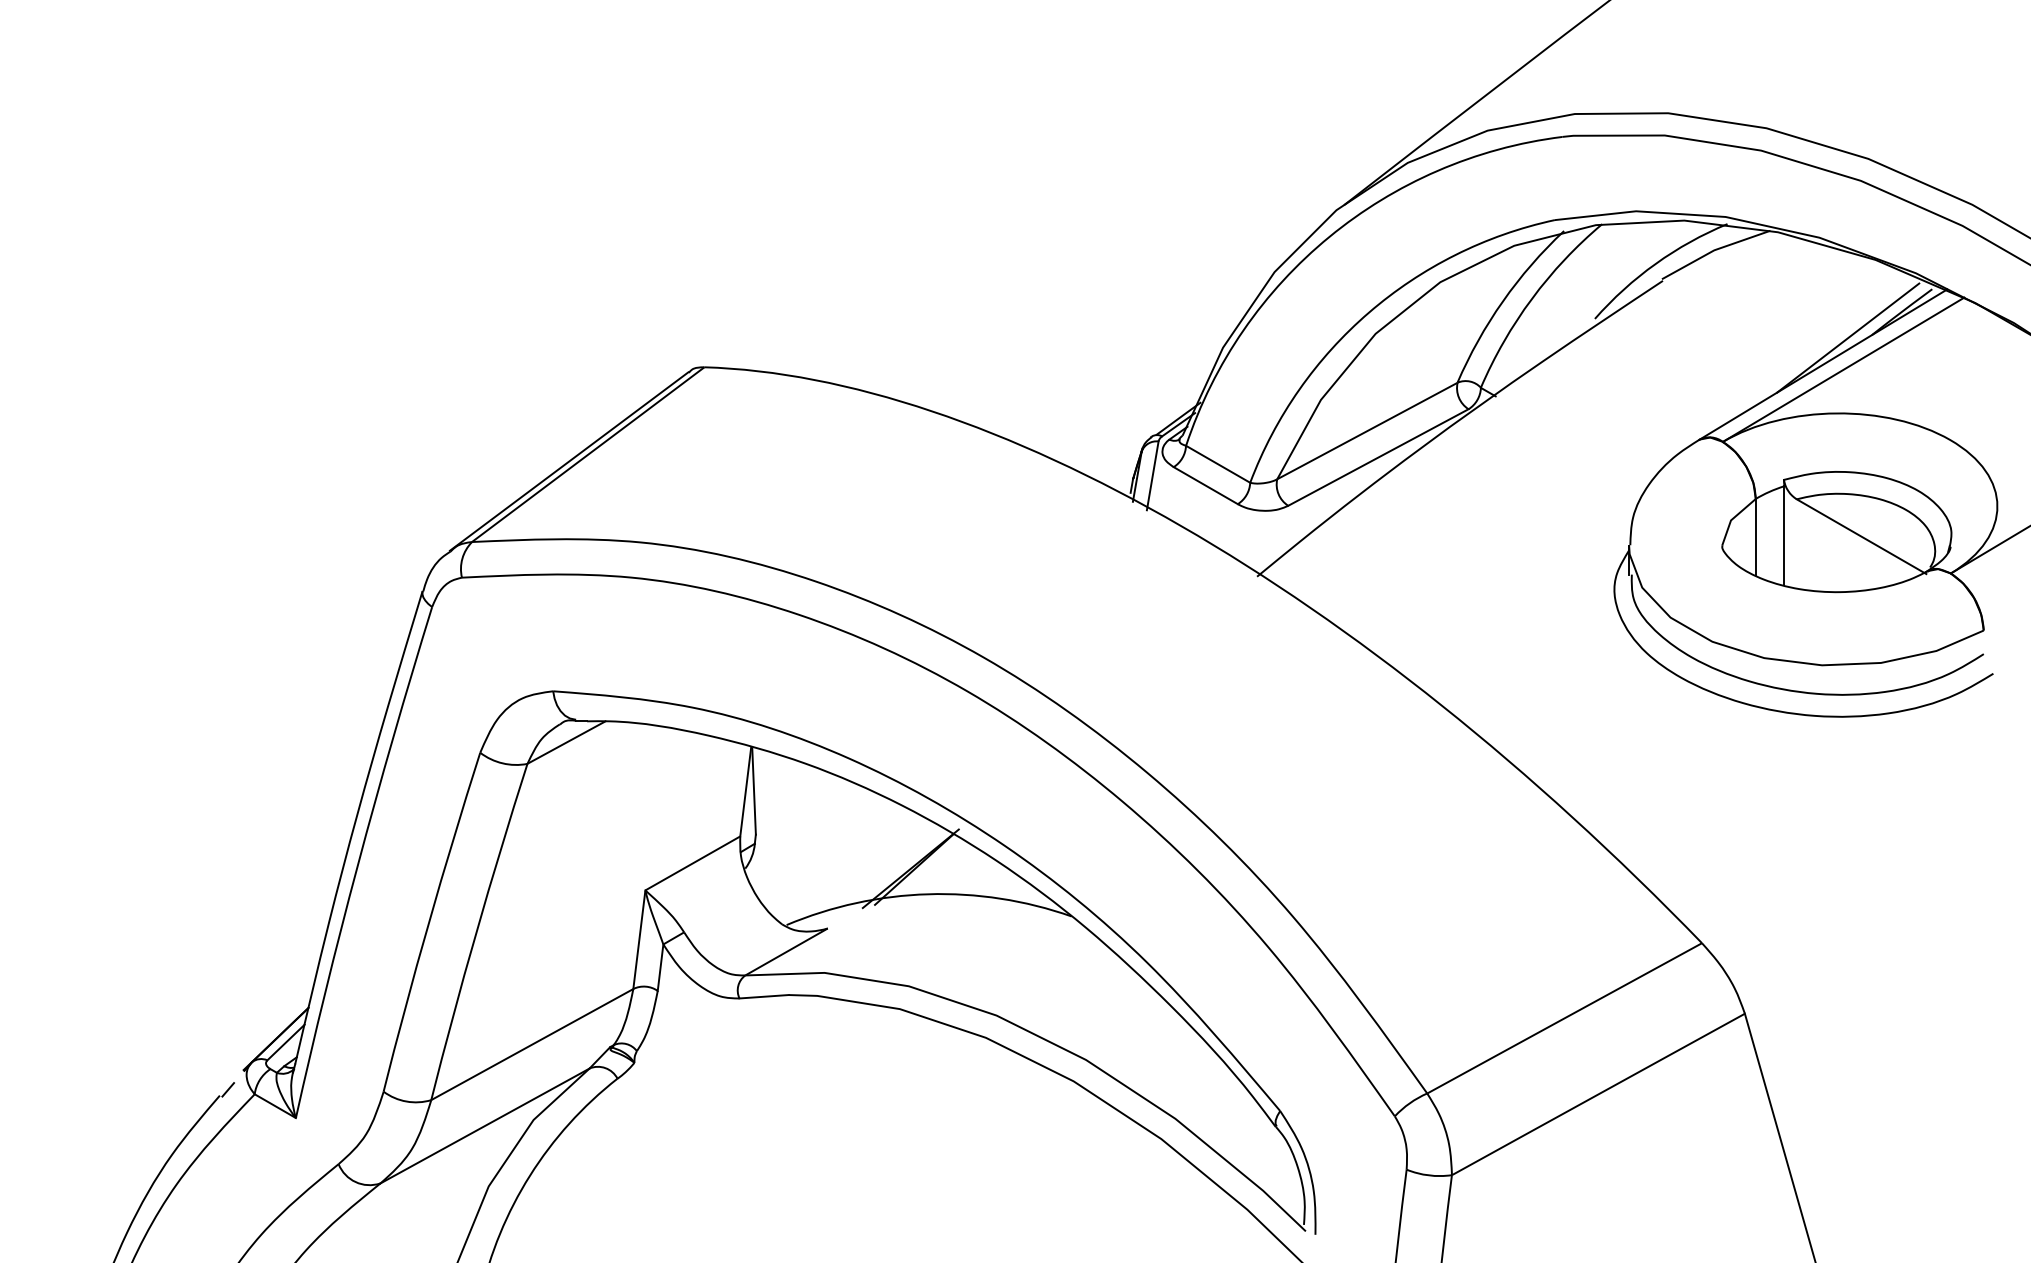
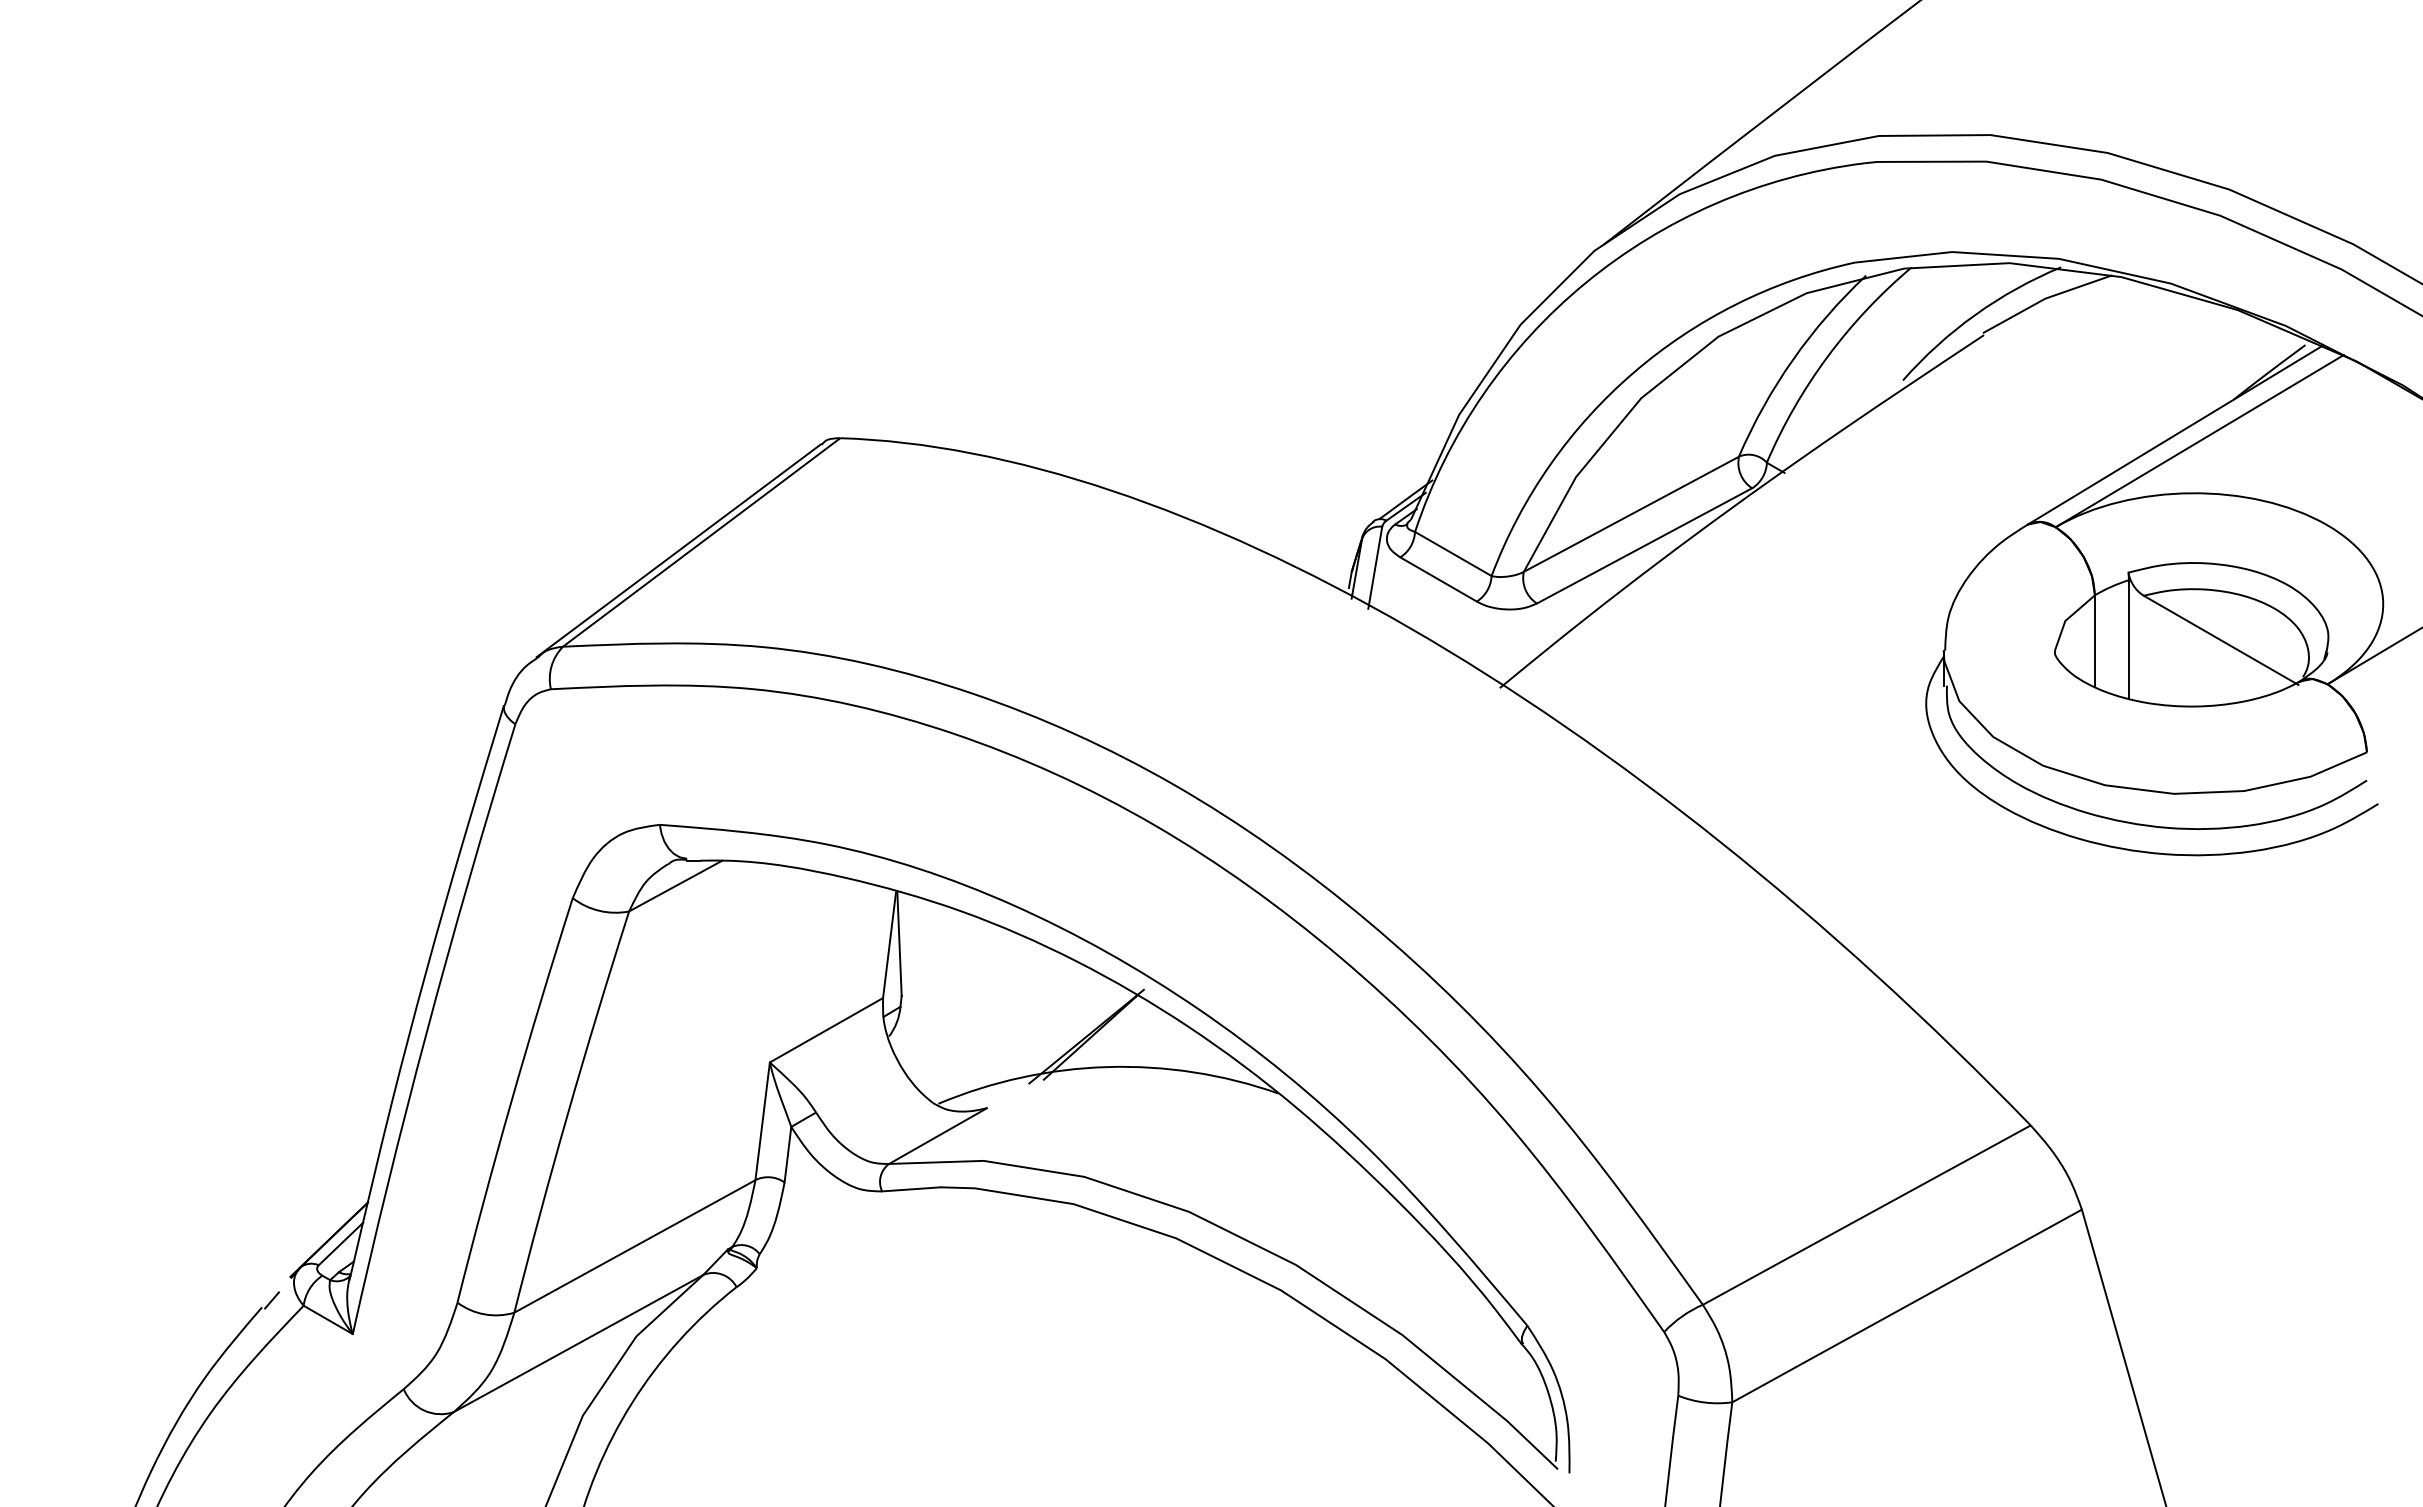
line: (1847, 338) -> (2204, 403), removed

